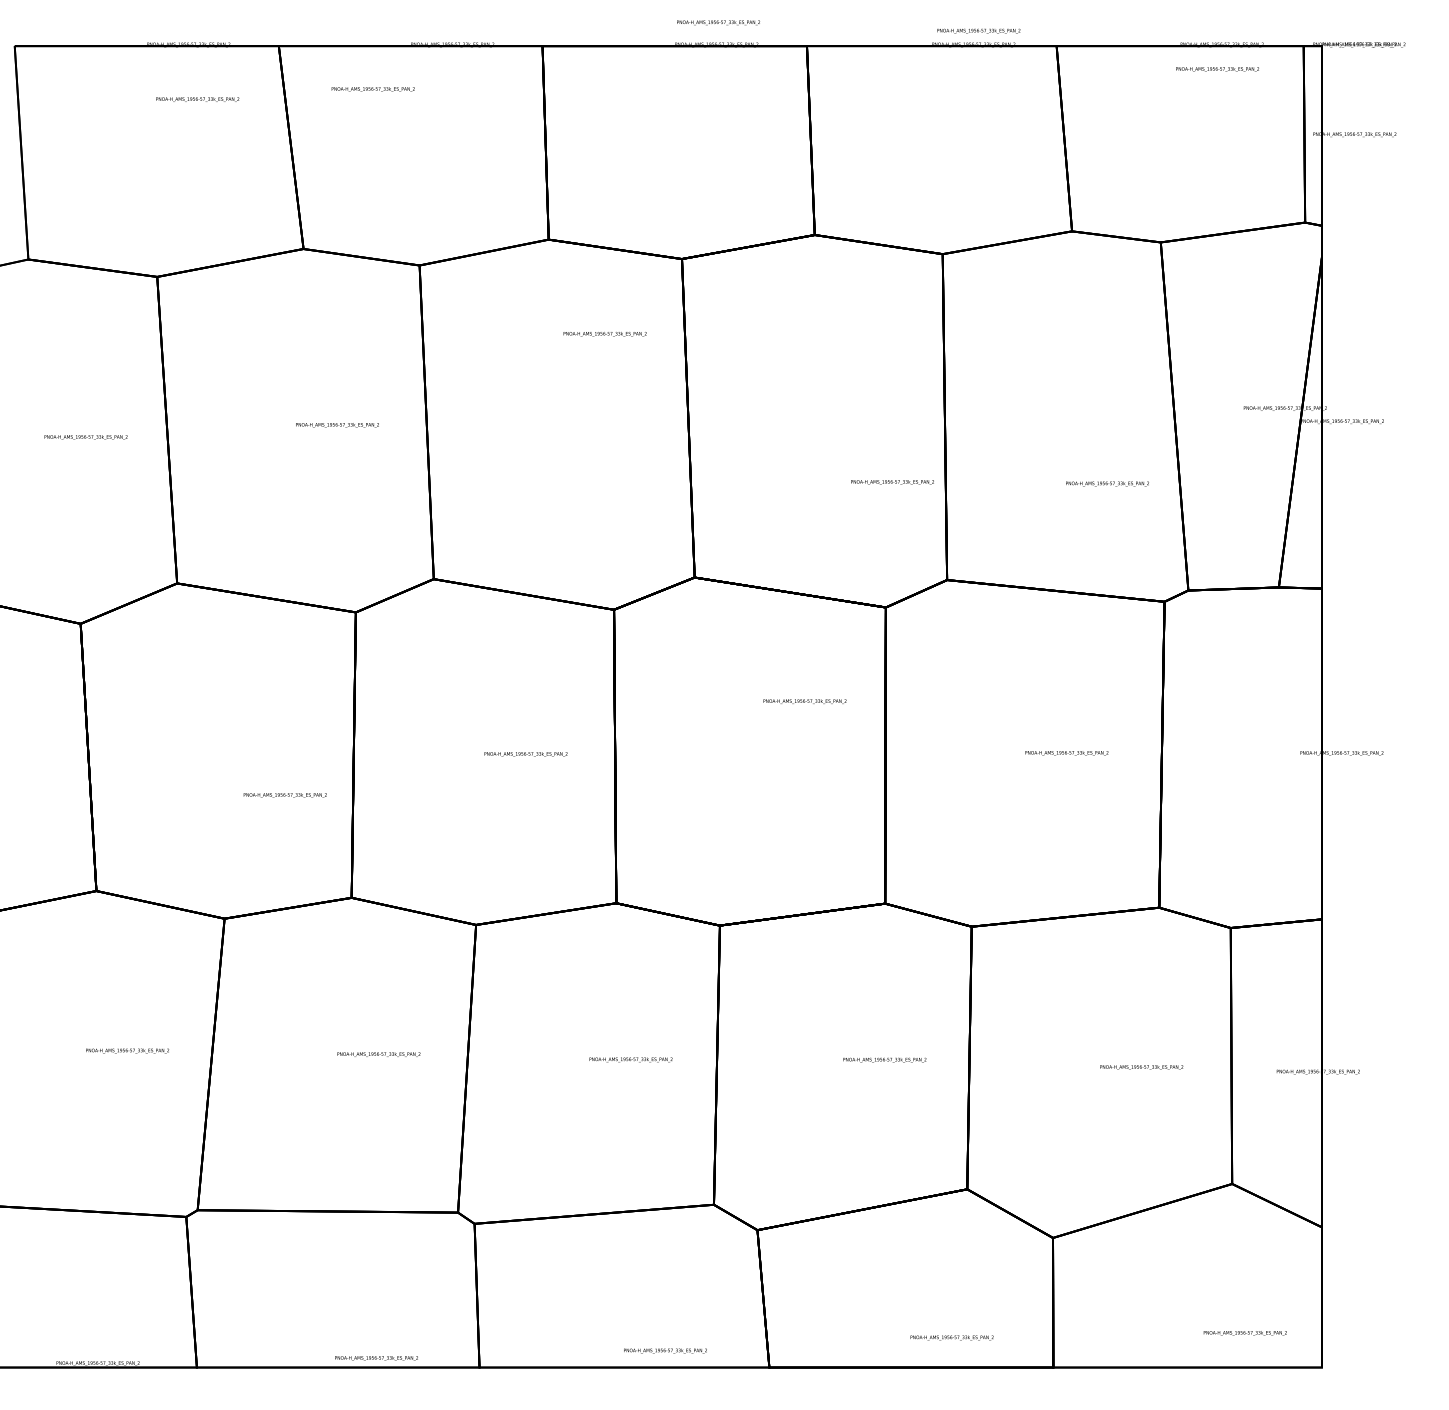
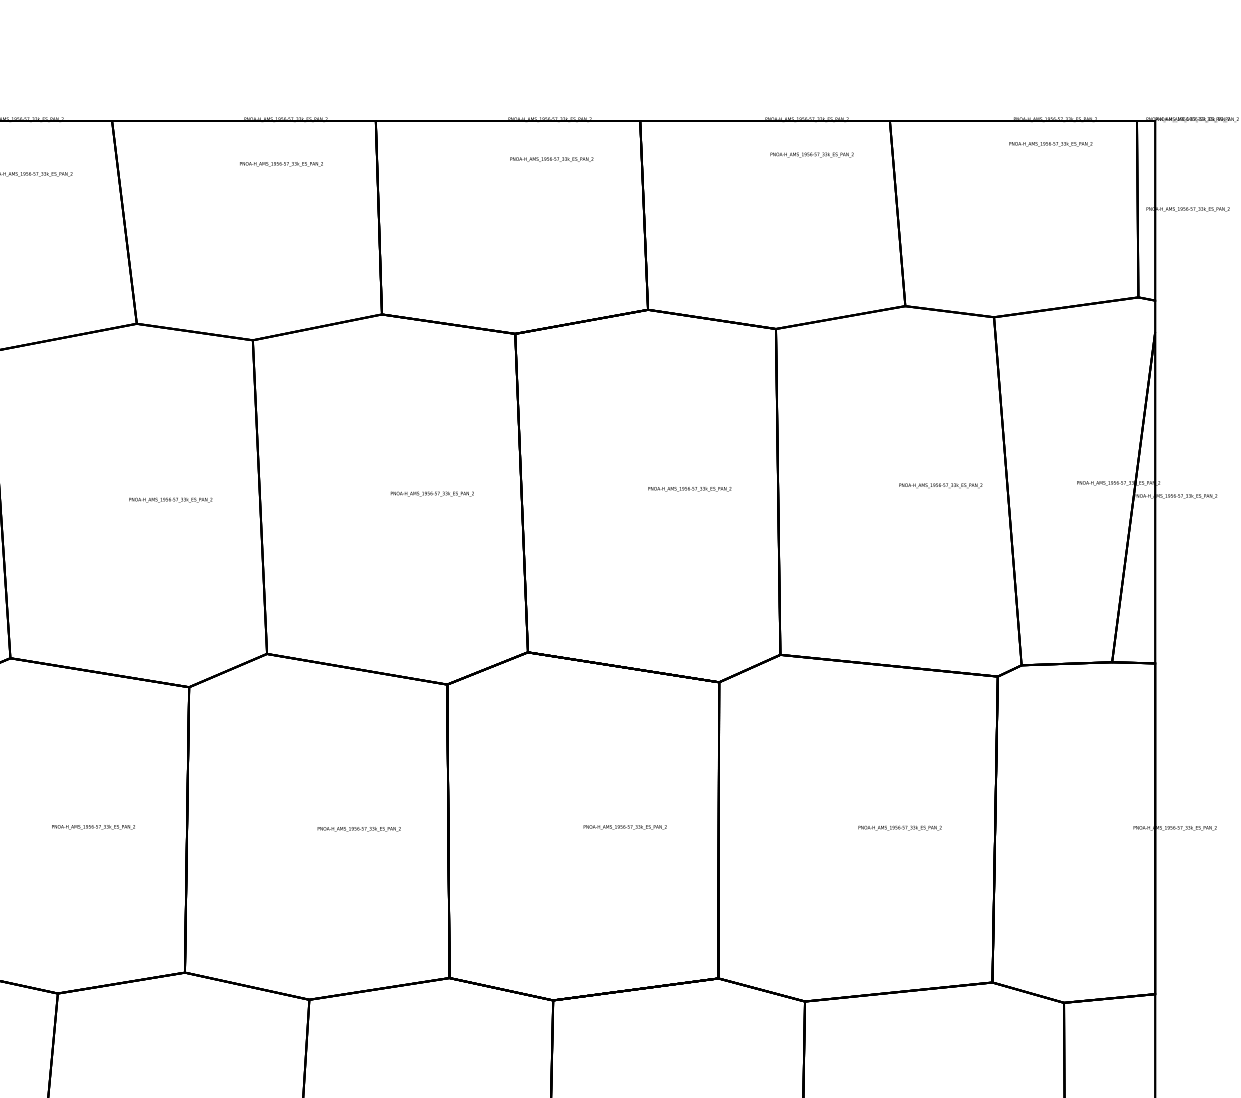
text: (718, 22) -> (551, 159), moved
text: (978, 30) -> (811, 154), moved
text: (372, 89) -> (280, 164), moved
text: (604, 334) -> (431, 494), moved
text: (892, 482) -> (689, 489), moved
text: (1107, 483) -> (940, 485), moved
text: (804, 701) -> (624, 827), moved
text: (284, 795) -> (92, 827), moved

